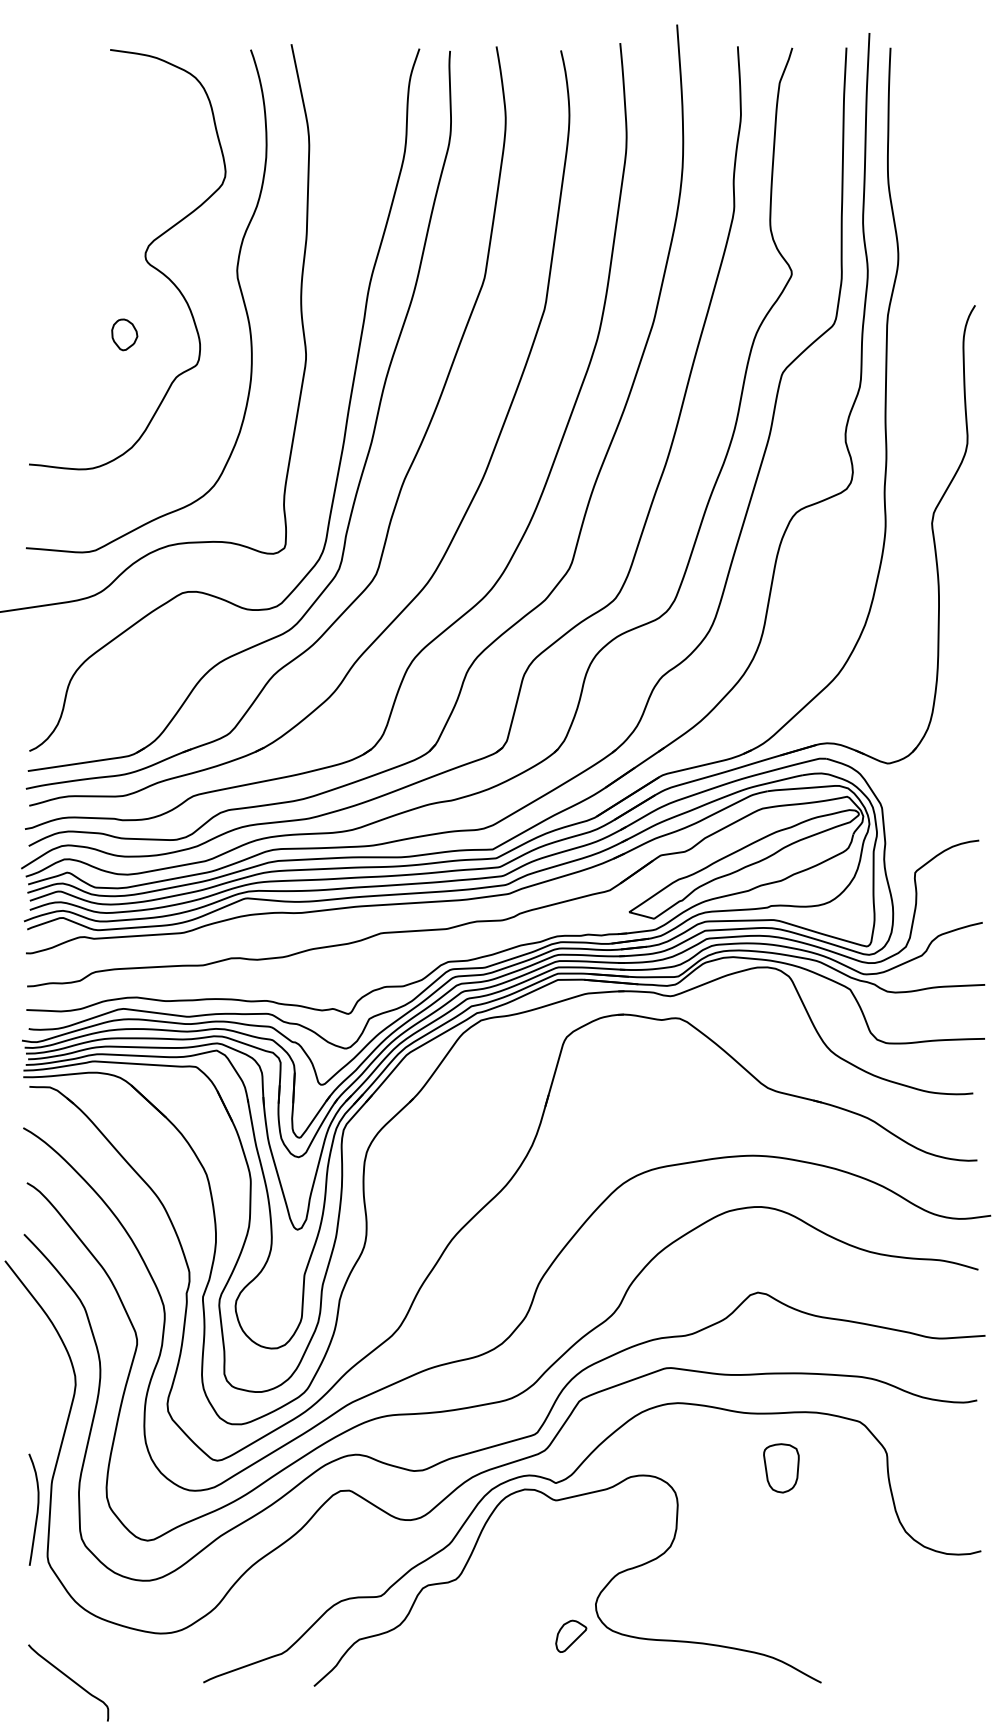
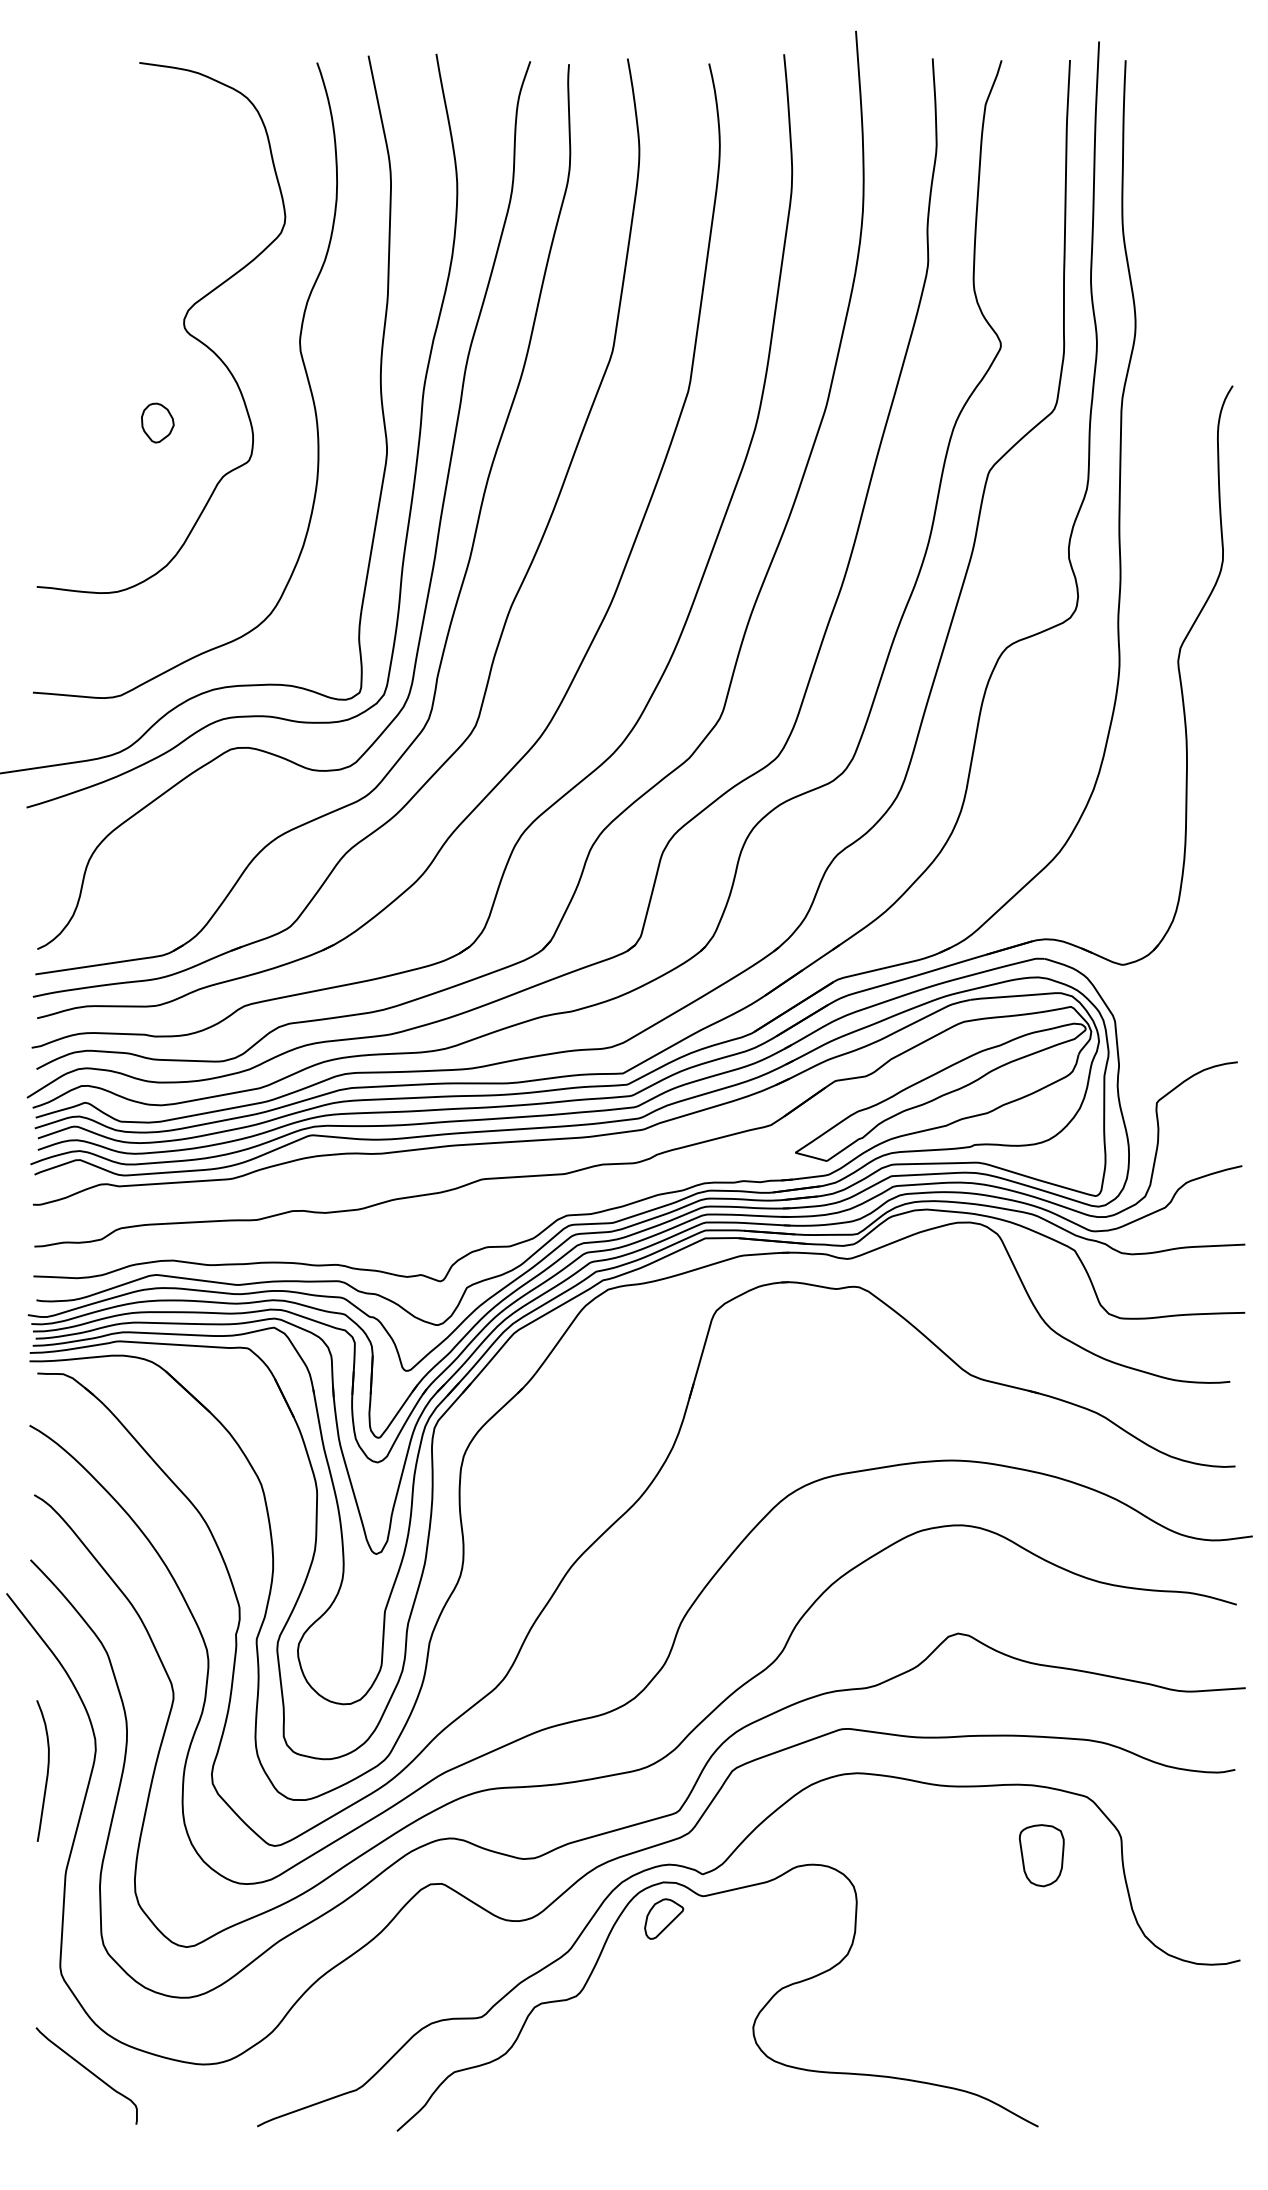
curve: (329, 358) -> (416, 453), added
part: (781, 1468) -> (1041, 1855), moved
curve: (37, 1509) -> (47, 1770), moved
part: (571, 1635) -> (664, 1918), moved
curve: (70, 1680) -> (89, 2072), moved

